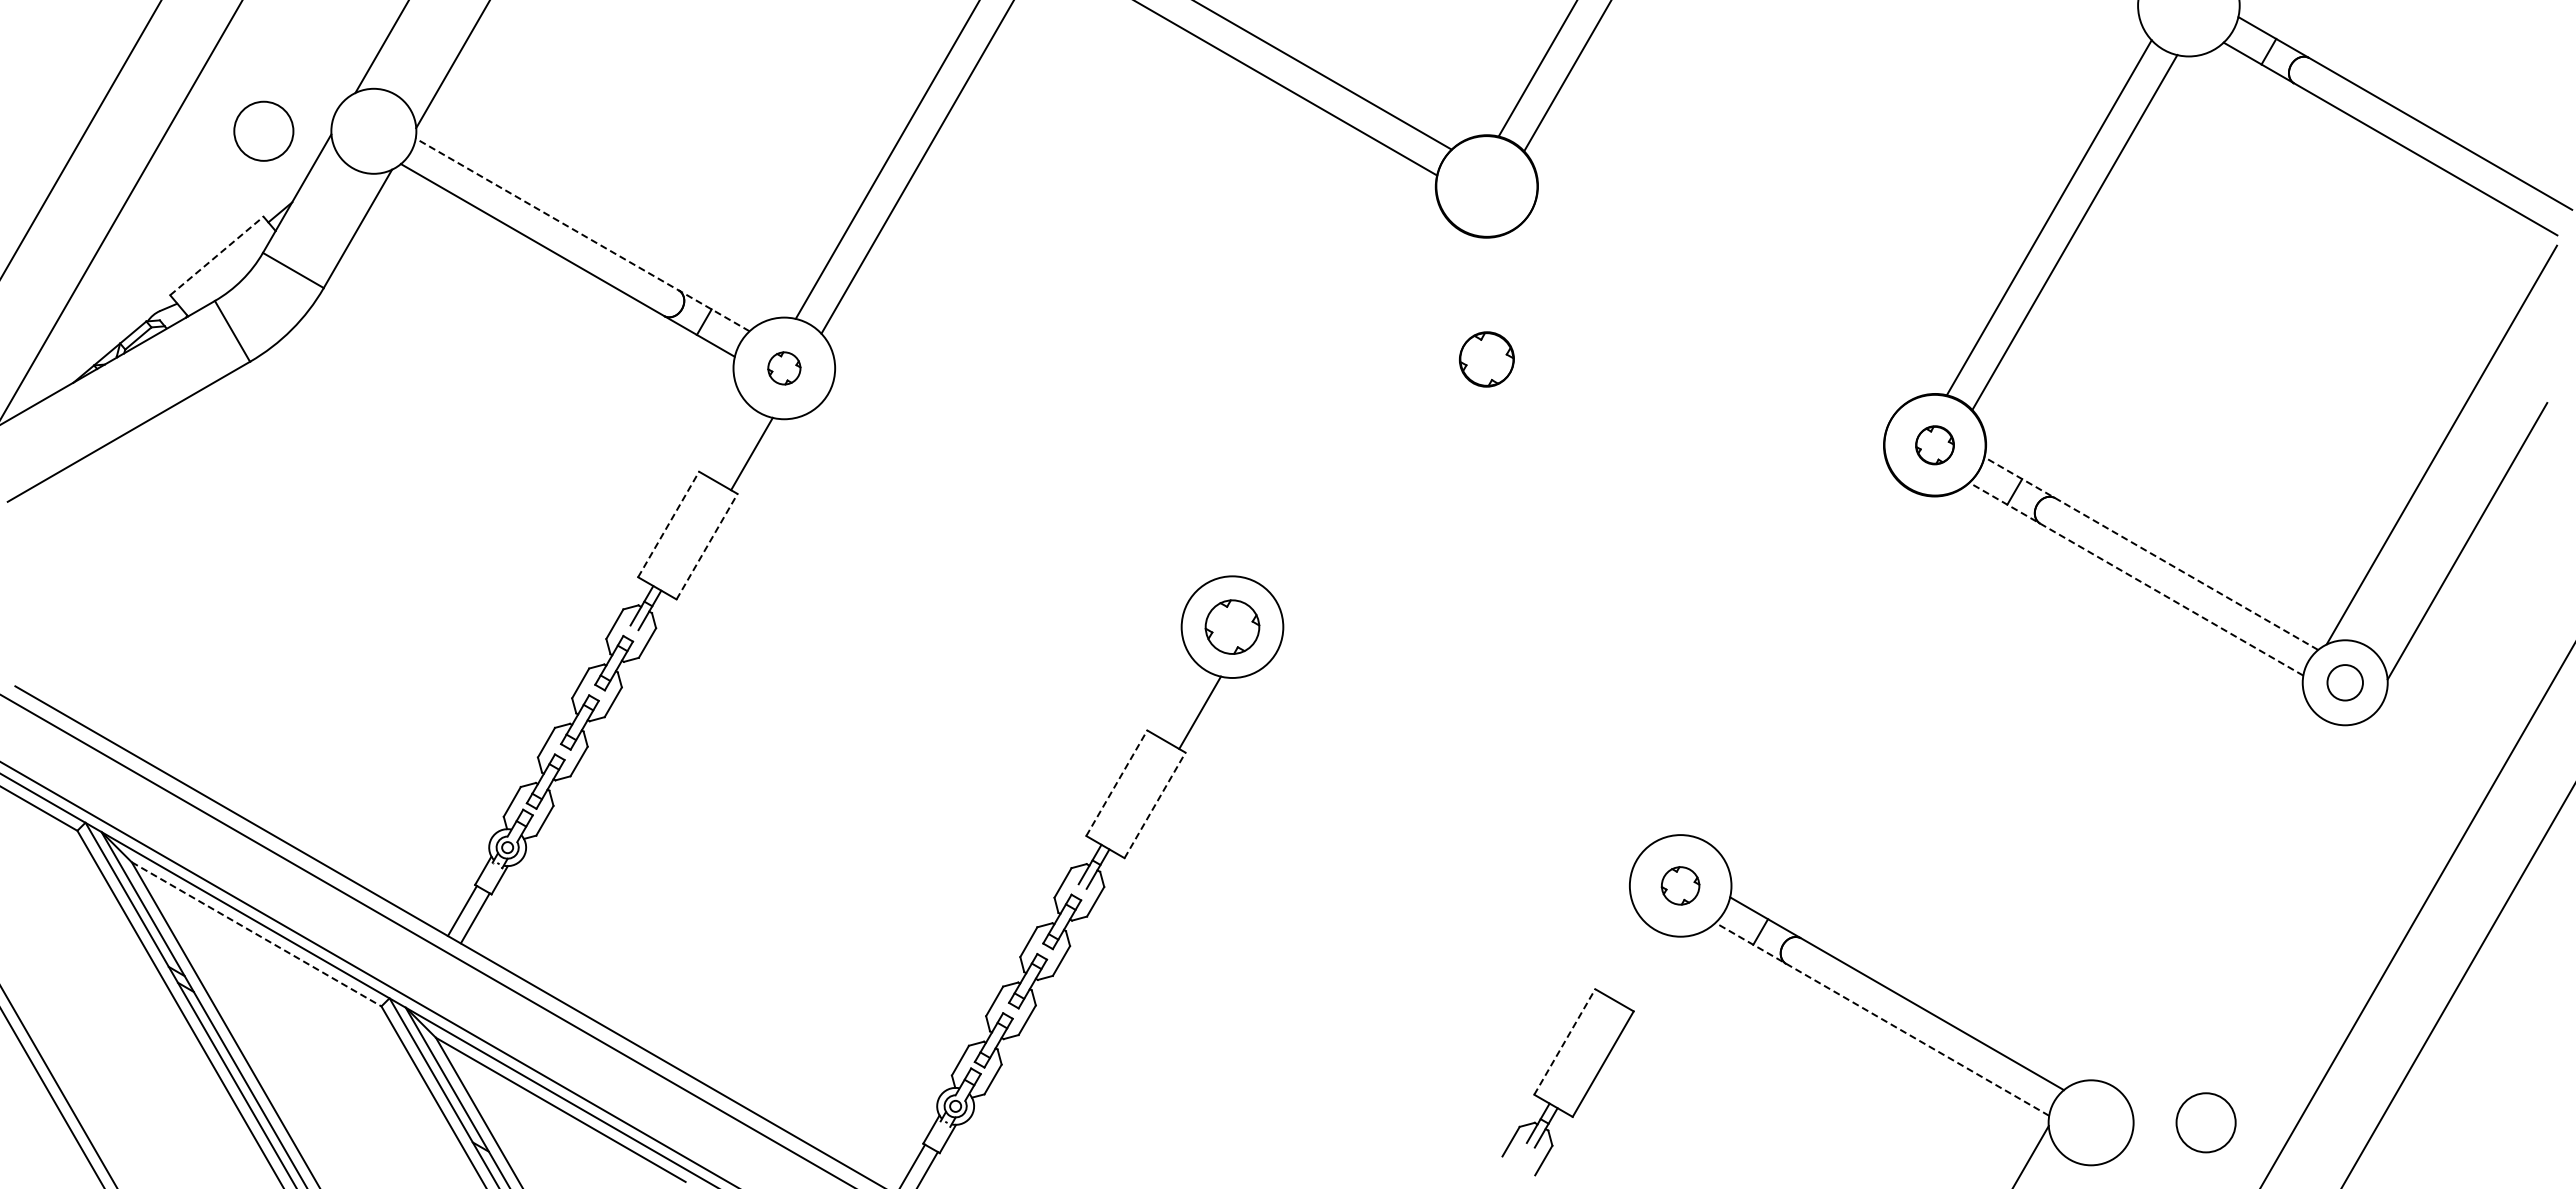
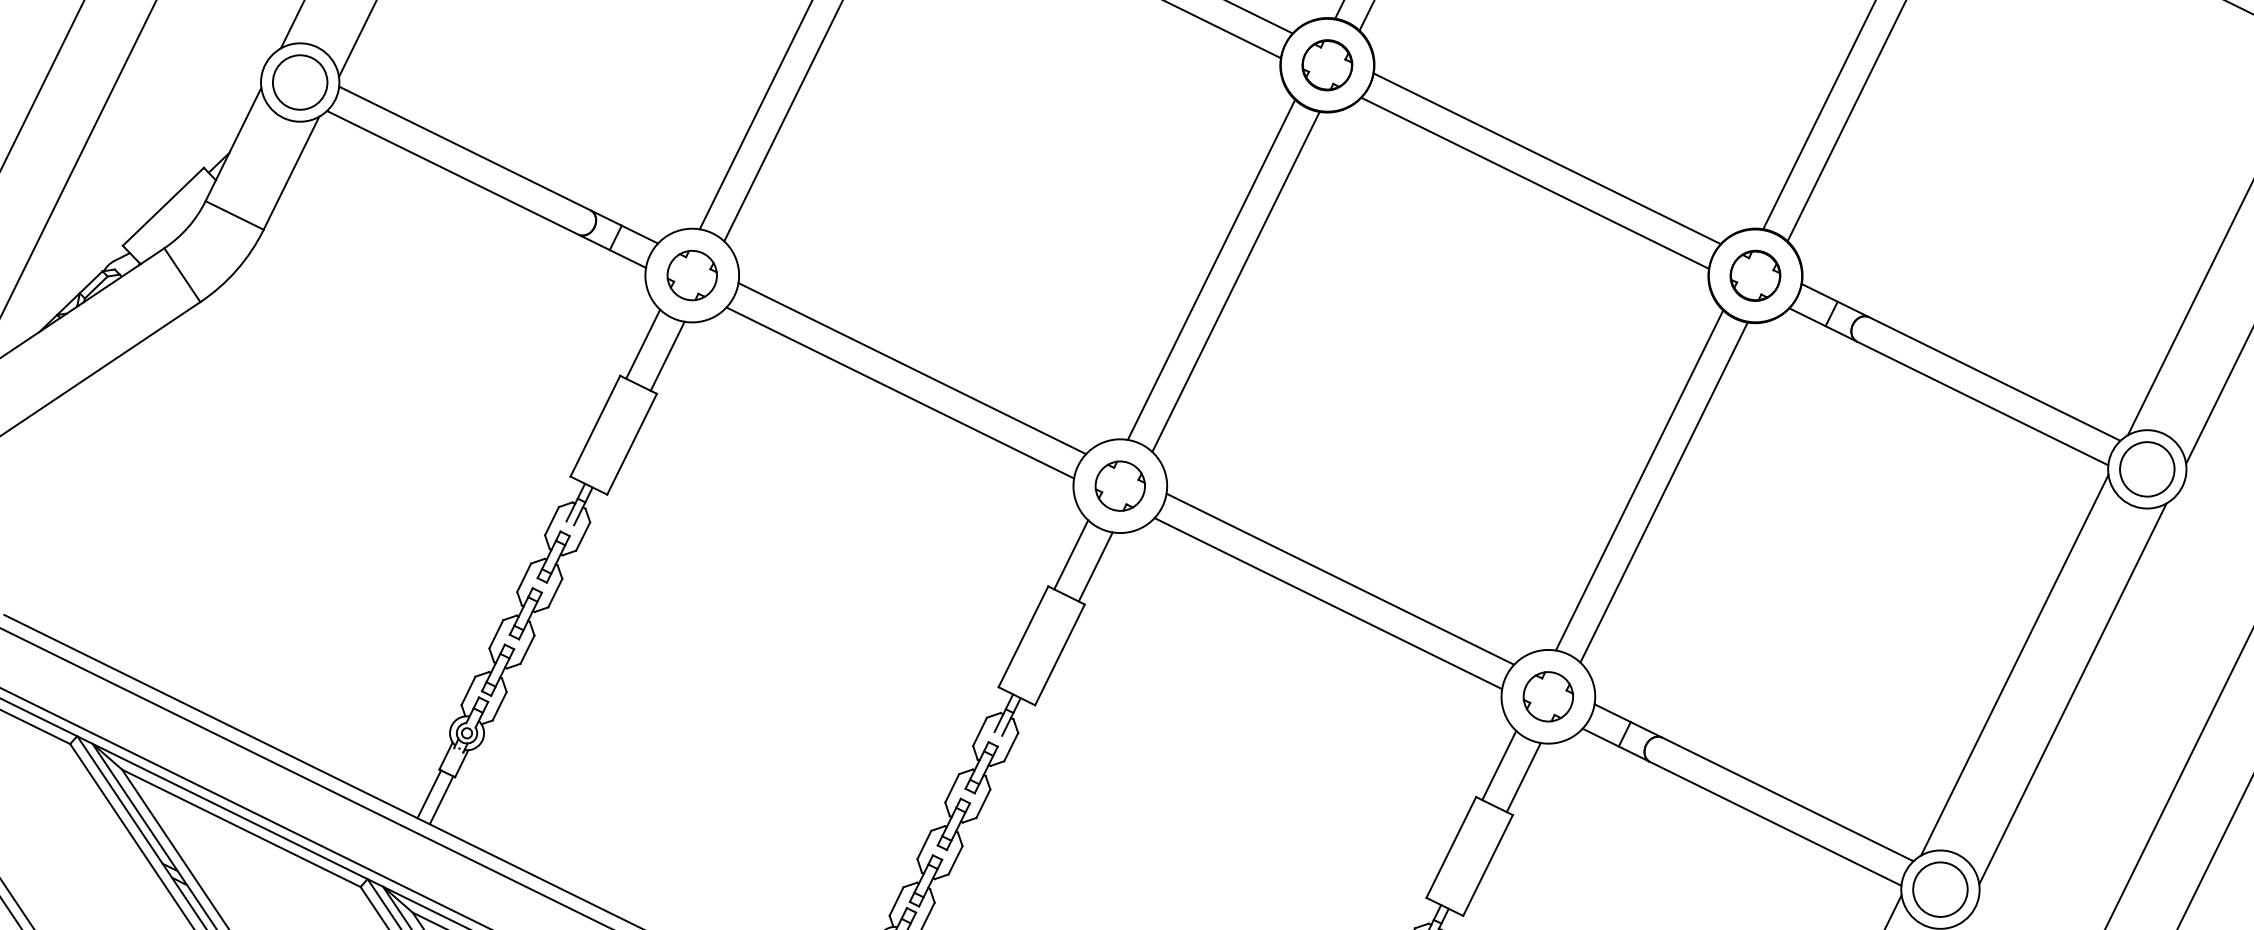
circle: (263, 130) -> (299, 81), moved
line: (582, 234) -> (498, 164), dashed -> solid
line: (216, 255) -> (163, 206), dashed -> solid
line: (1717, 303) -> (1546, 158), added
line: (1703, 329) -> (1535, 183), added
part: (1486, 359) -> (1327, 65), moved
part: (784, 368) -> (692, 275), size x1.67
line: (1346, 399) -> (1211, 269), added
line: (1372, 414) -> (1236, 282), added
line: (726, 438) -> (643, 343), added
part: (1934, 445) -> (1754, 276), size x1.43
line: (1015, 484) -> (911, 368), added
line: (1000, 510) -> (899, 393), added
line: (668, 524) -> (595, 426), dashed -> solid
line: (707, 546) -> (632, 444), dashed -> solid
line: (2151, 553) -> (1961, 362), dashed -> solid
line: (2136, 579) -> (1948, 387), dashed -> solid
line: (1794, 658) -> (1639, 480), added
line: (1820, 673) -> (1664, 492), added
circle: (2344, 682) -> (2146, 469), size x1.67
line: (1174, 697) -> (1071, 554), added
line: (1463, 743) -> (1339, 579), added
line: (1449, 769) -> (1328, 603), added
line: (1116, 783) -> (1023, 637), dashed -> solid
line: (1155, 805) -> (1060, 654), dashed -> solid
line: (2187, 884) -> (2014, 664), added
part: (1680, 885) -> (1548, 696), size x1.43
line: (2248, 920) -> (2072, 693), added
line: (257, 934) -> (242, 828), dashed -> solid
line: (1622, 956) -> (1499, 765), added
line: (1648, 971) -> (1524, 777), added
line: (1882, 1019) -> (1742, 807), dashed -> solid
line: (1564, 1041) -> (1451, 847), dashed -> solid
circle: (2205, 1122) -> (1939, 889), moved

